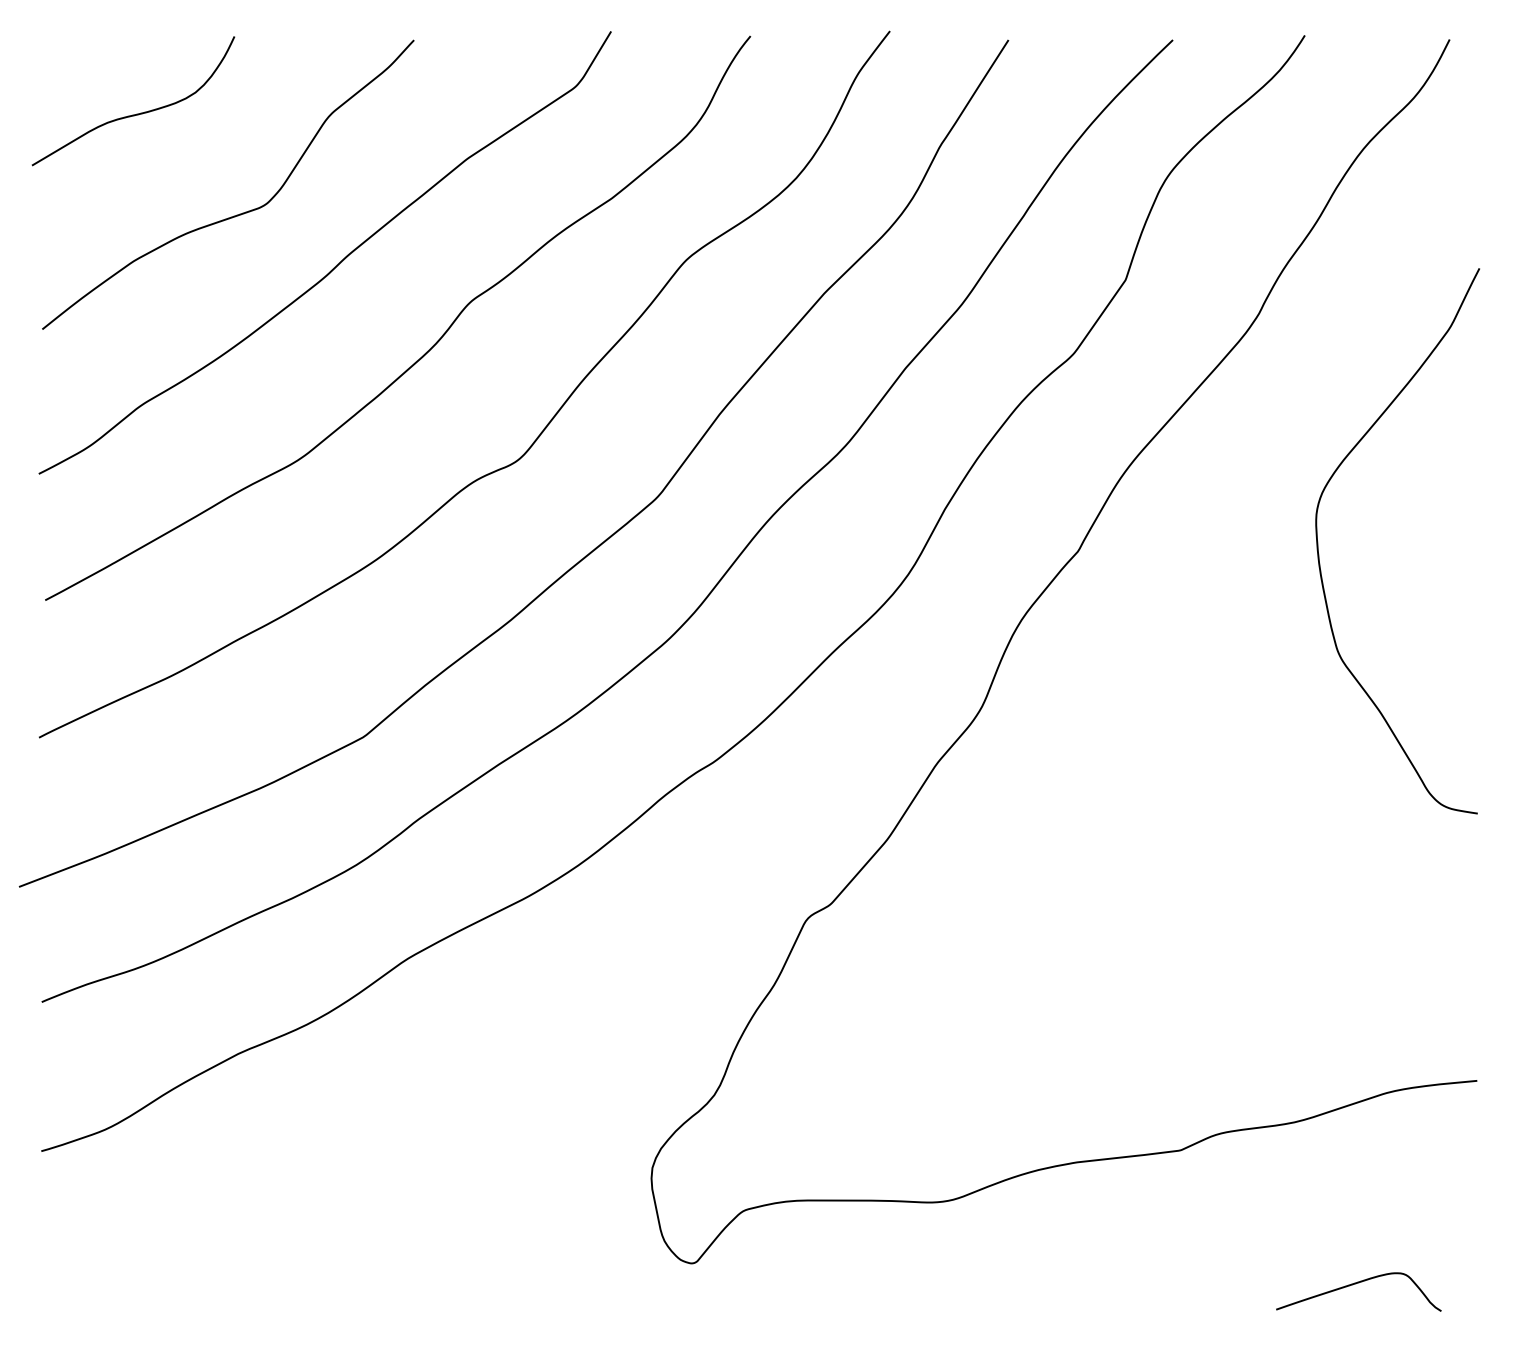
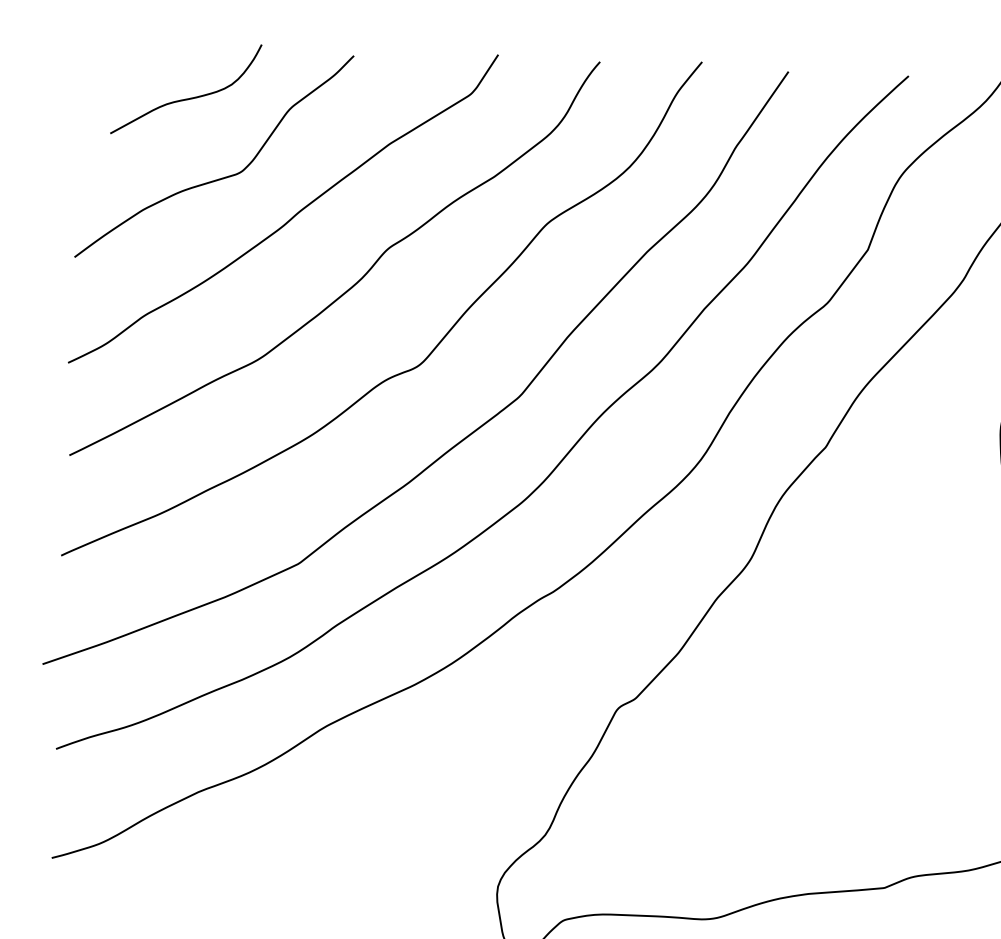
curve: (136, 113) -> (188, 98), moved

